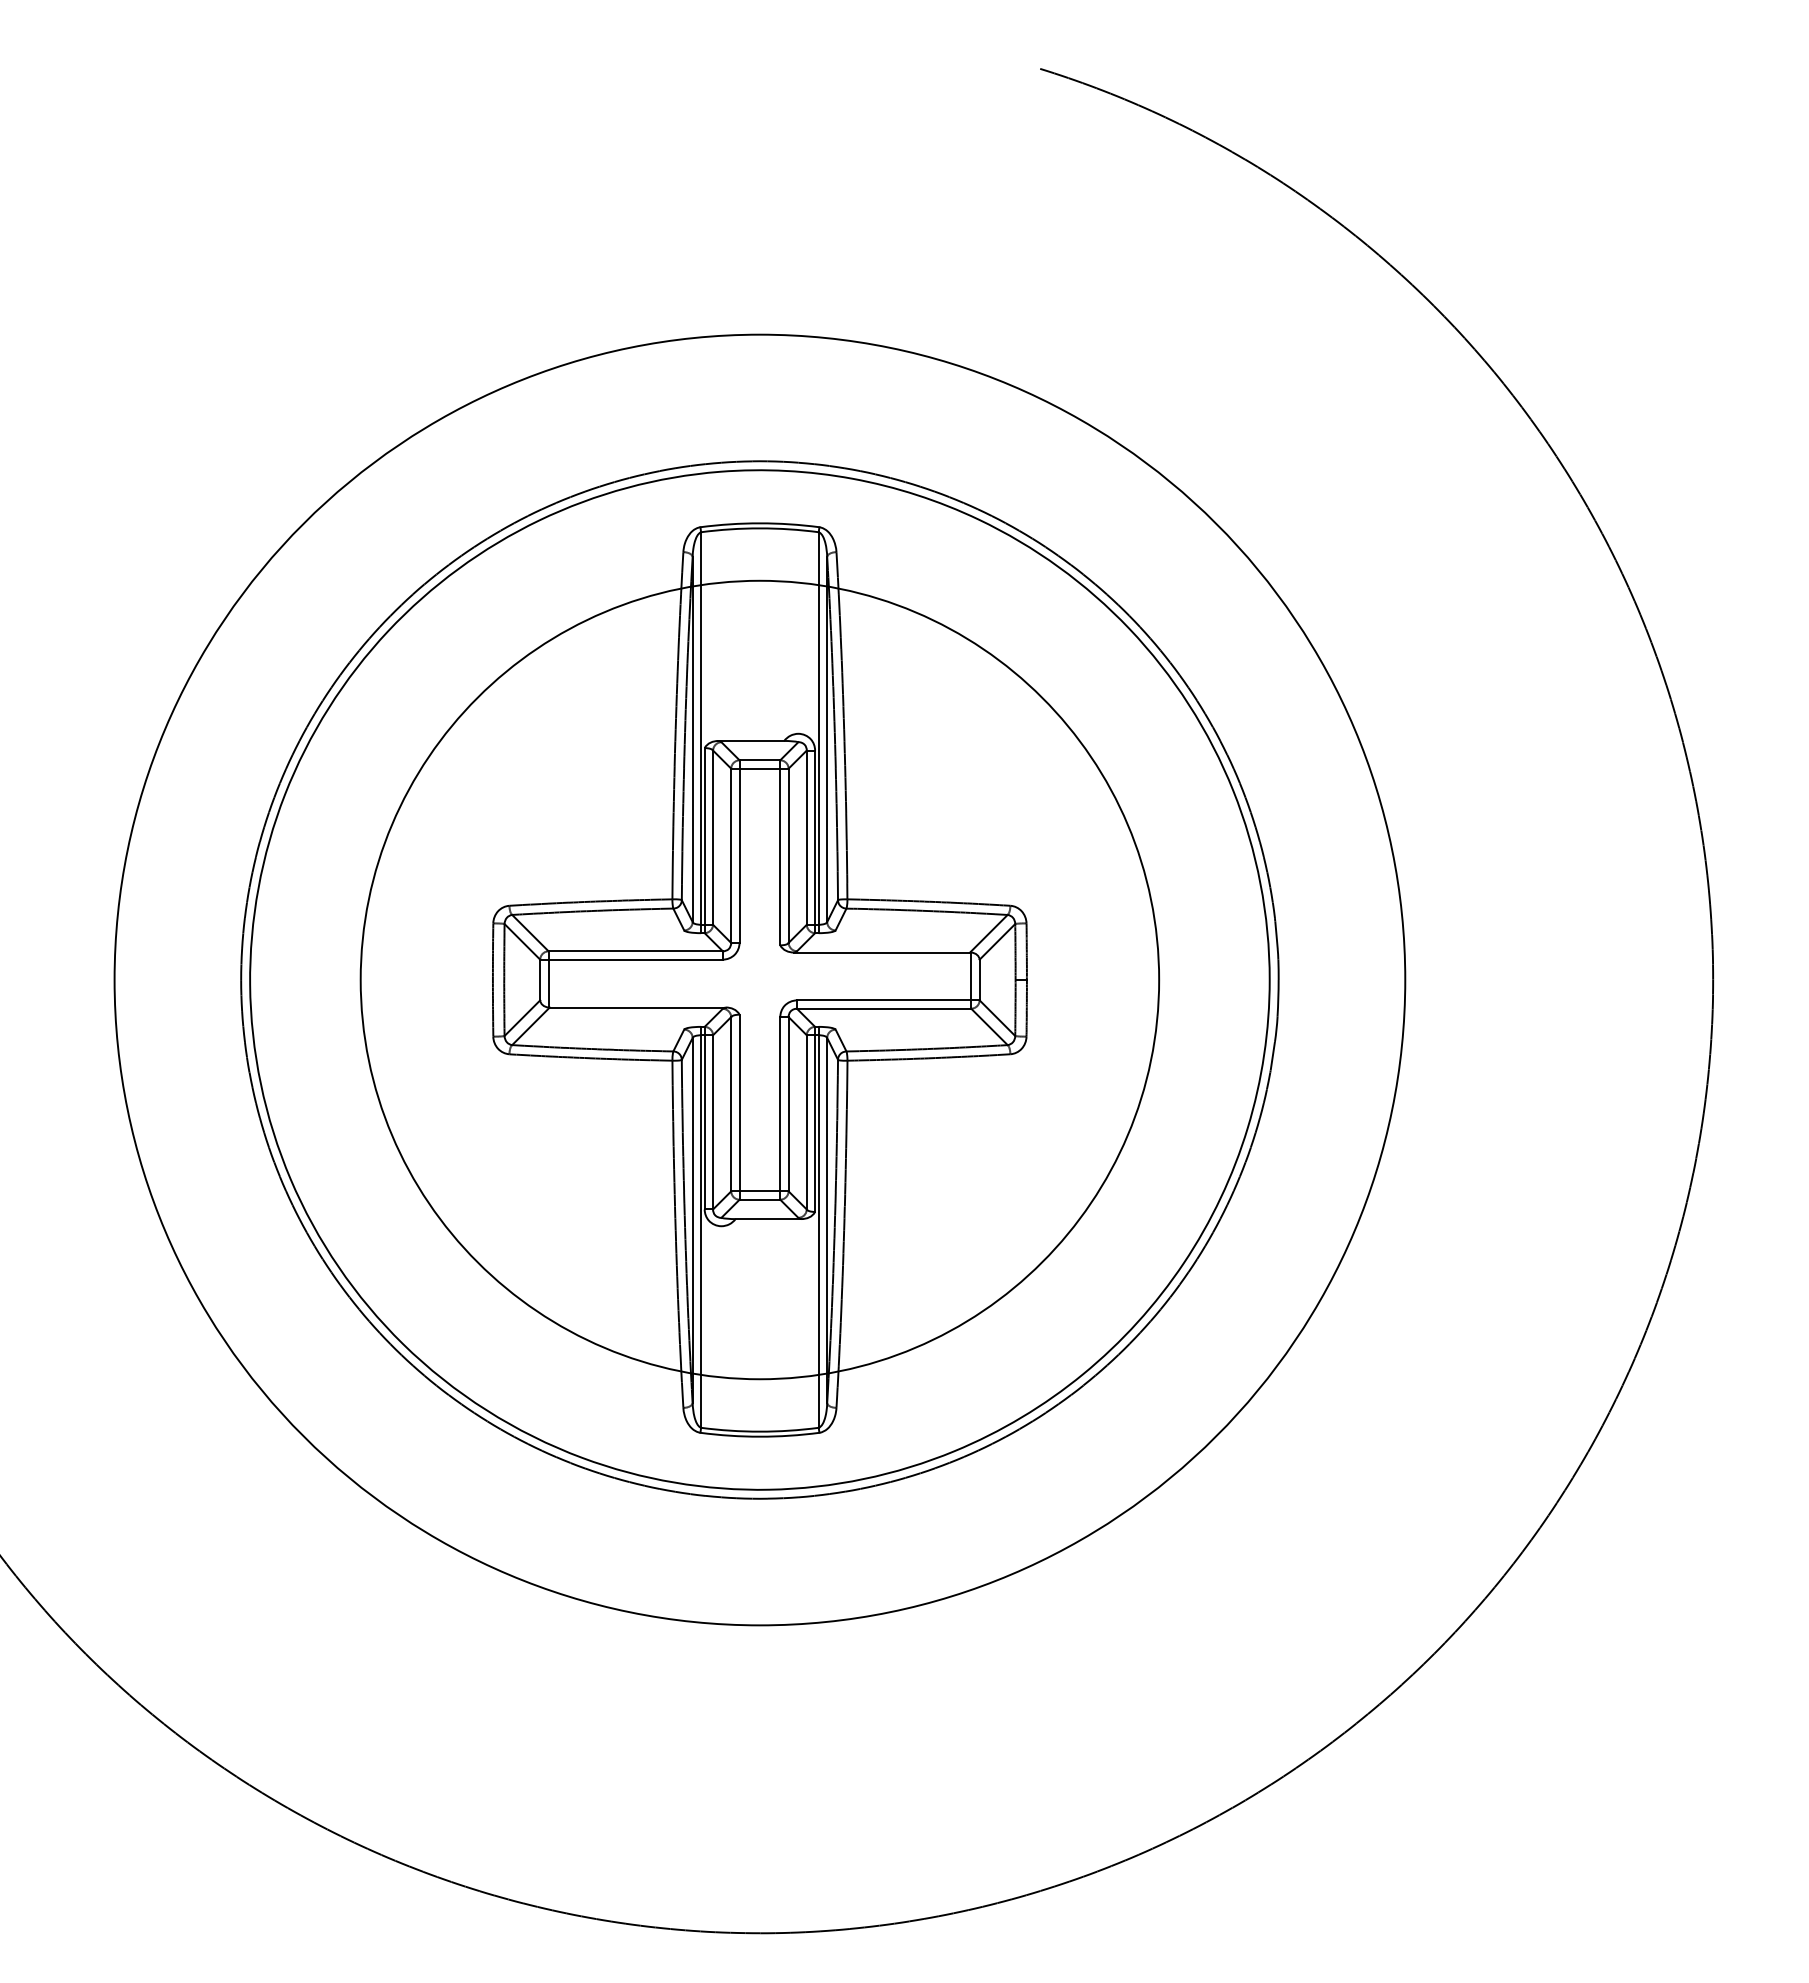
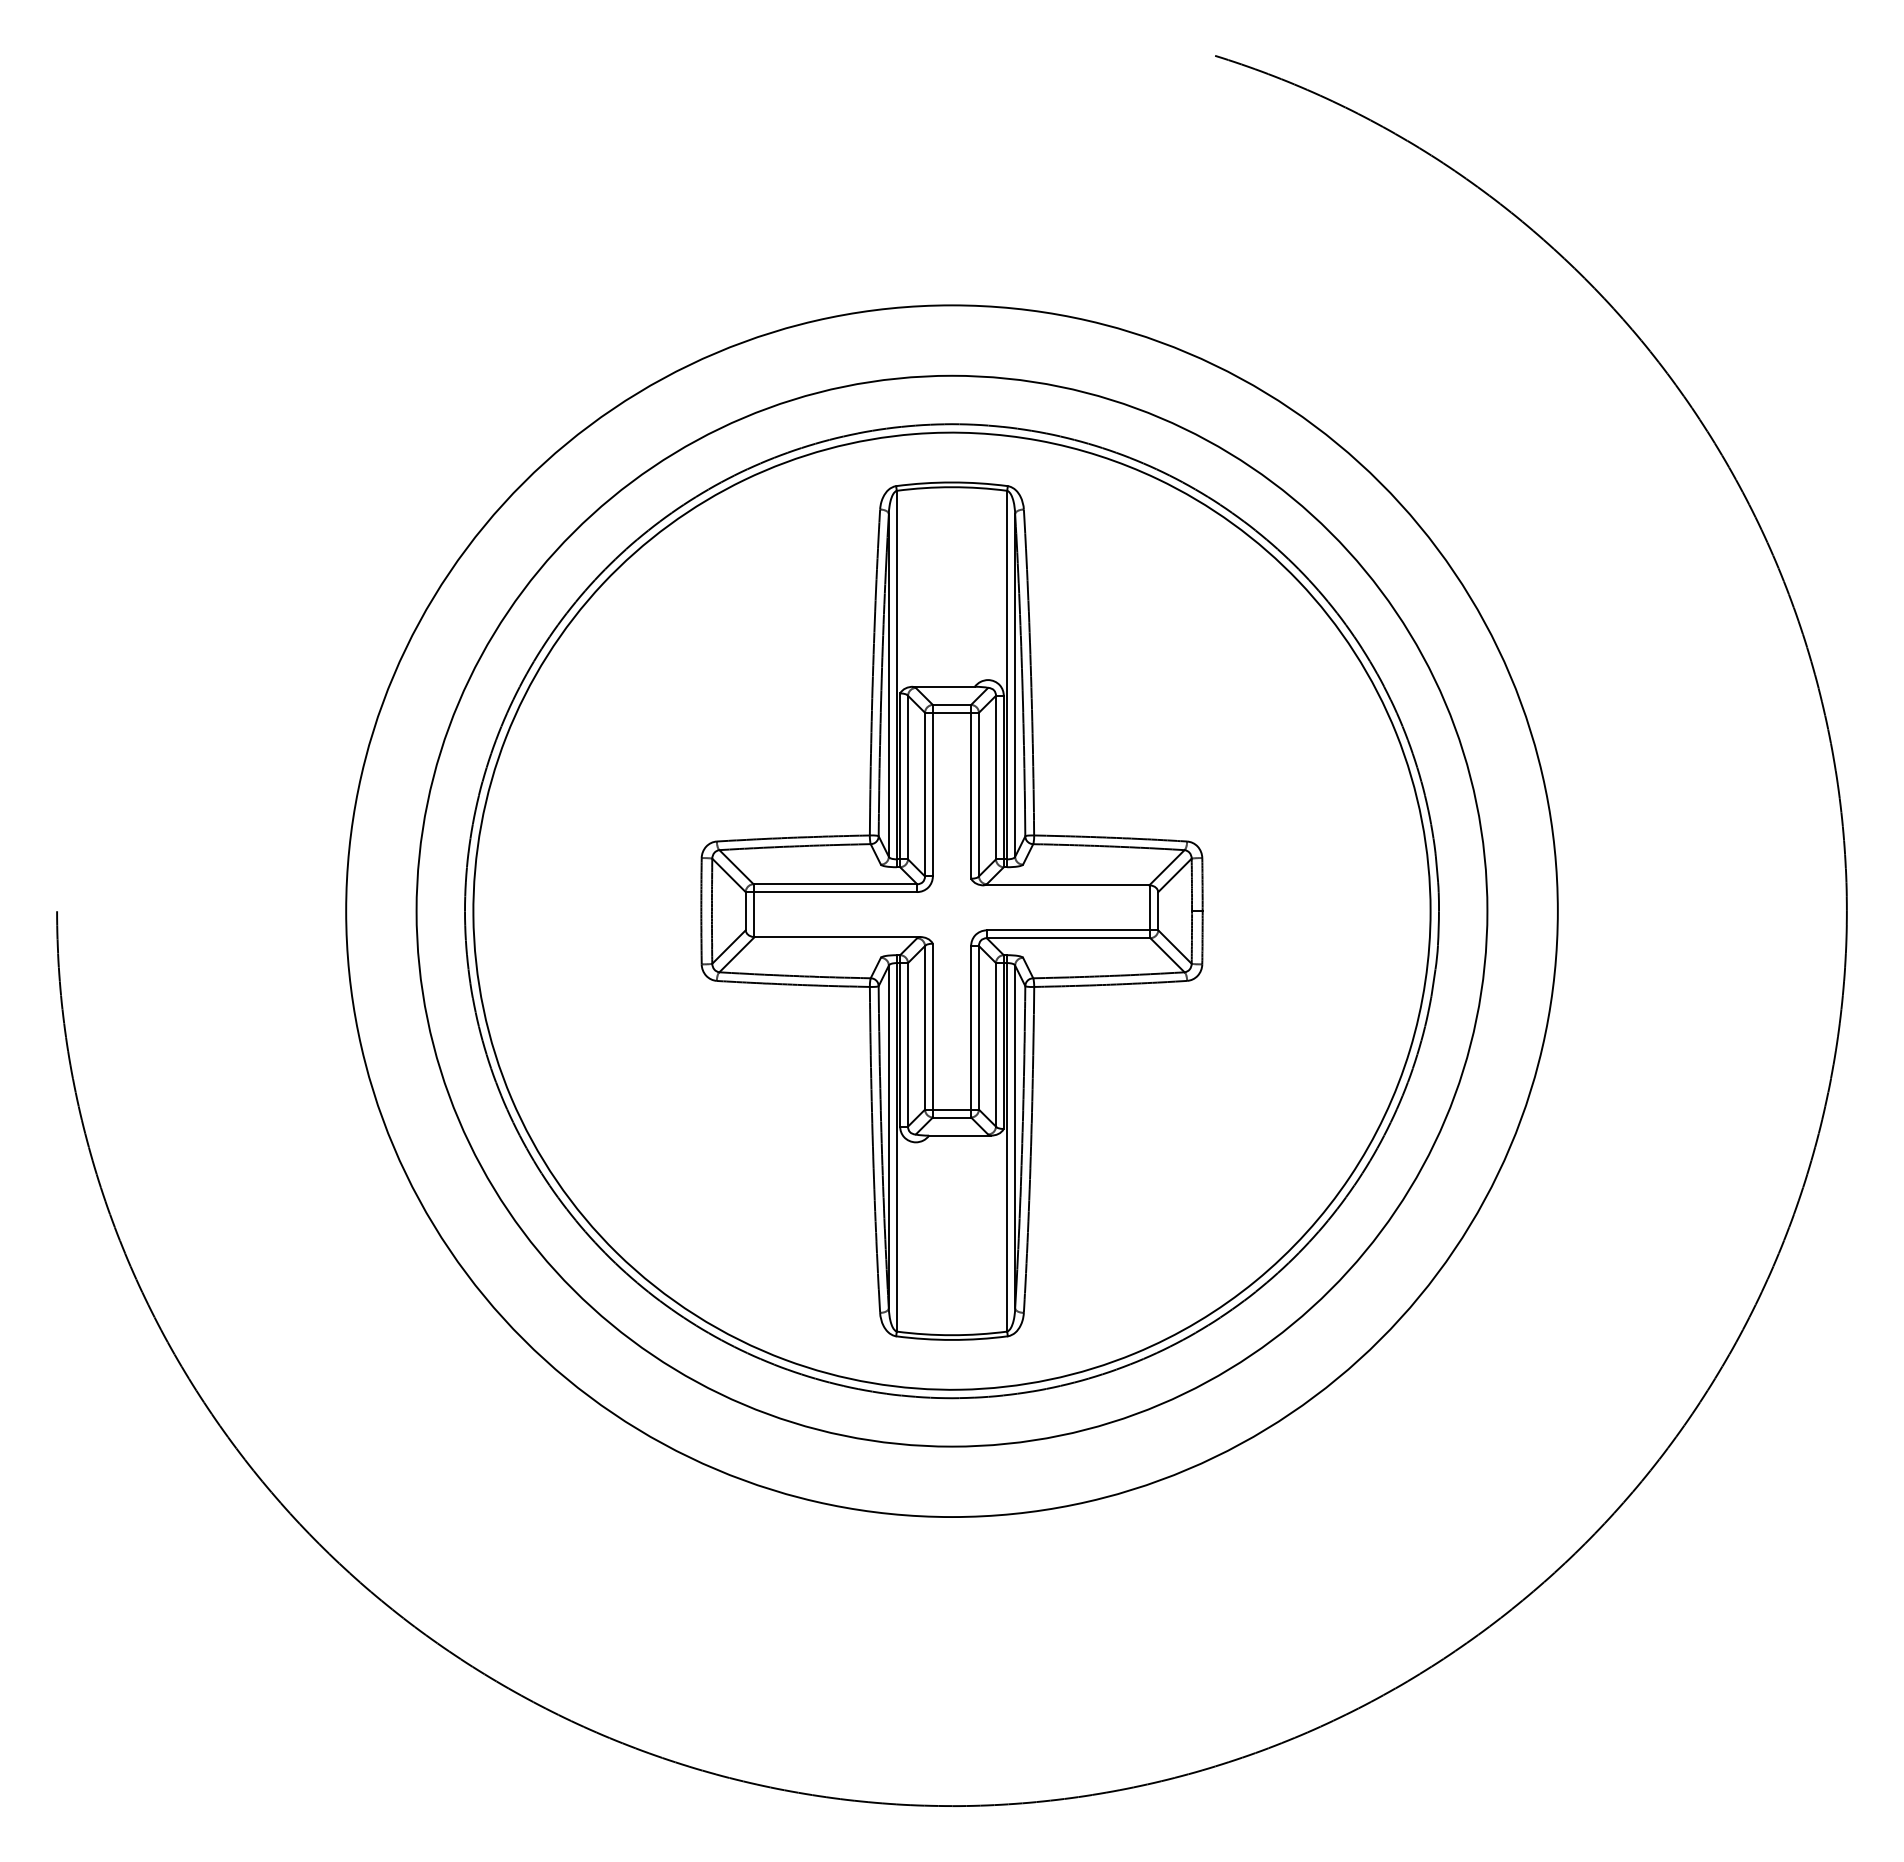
circle: (759, 979) -> (951, 910), size x1.43

